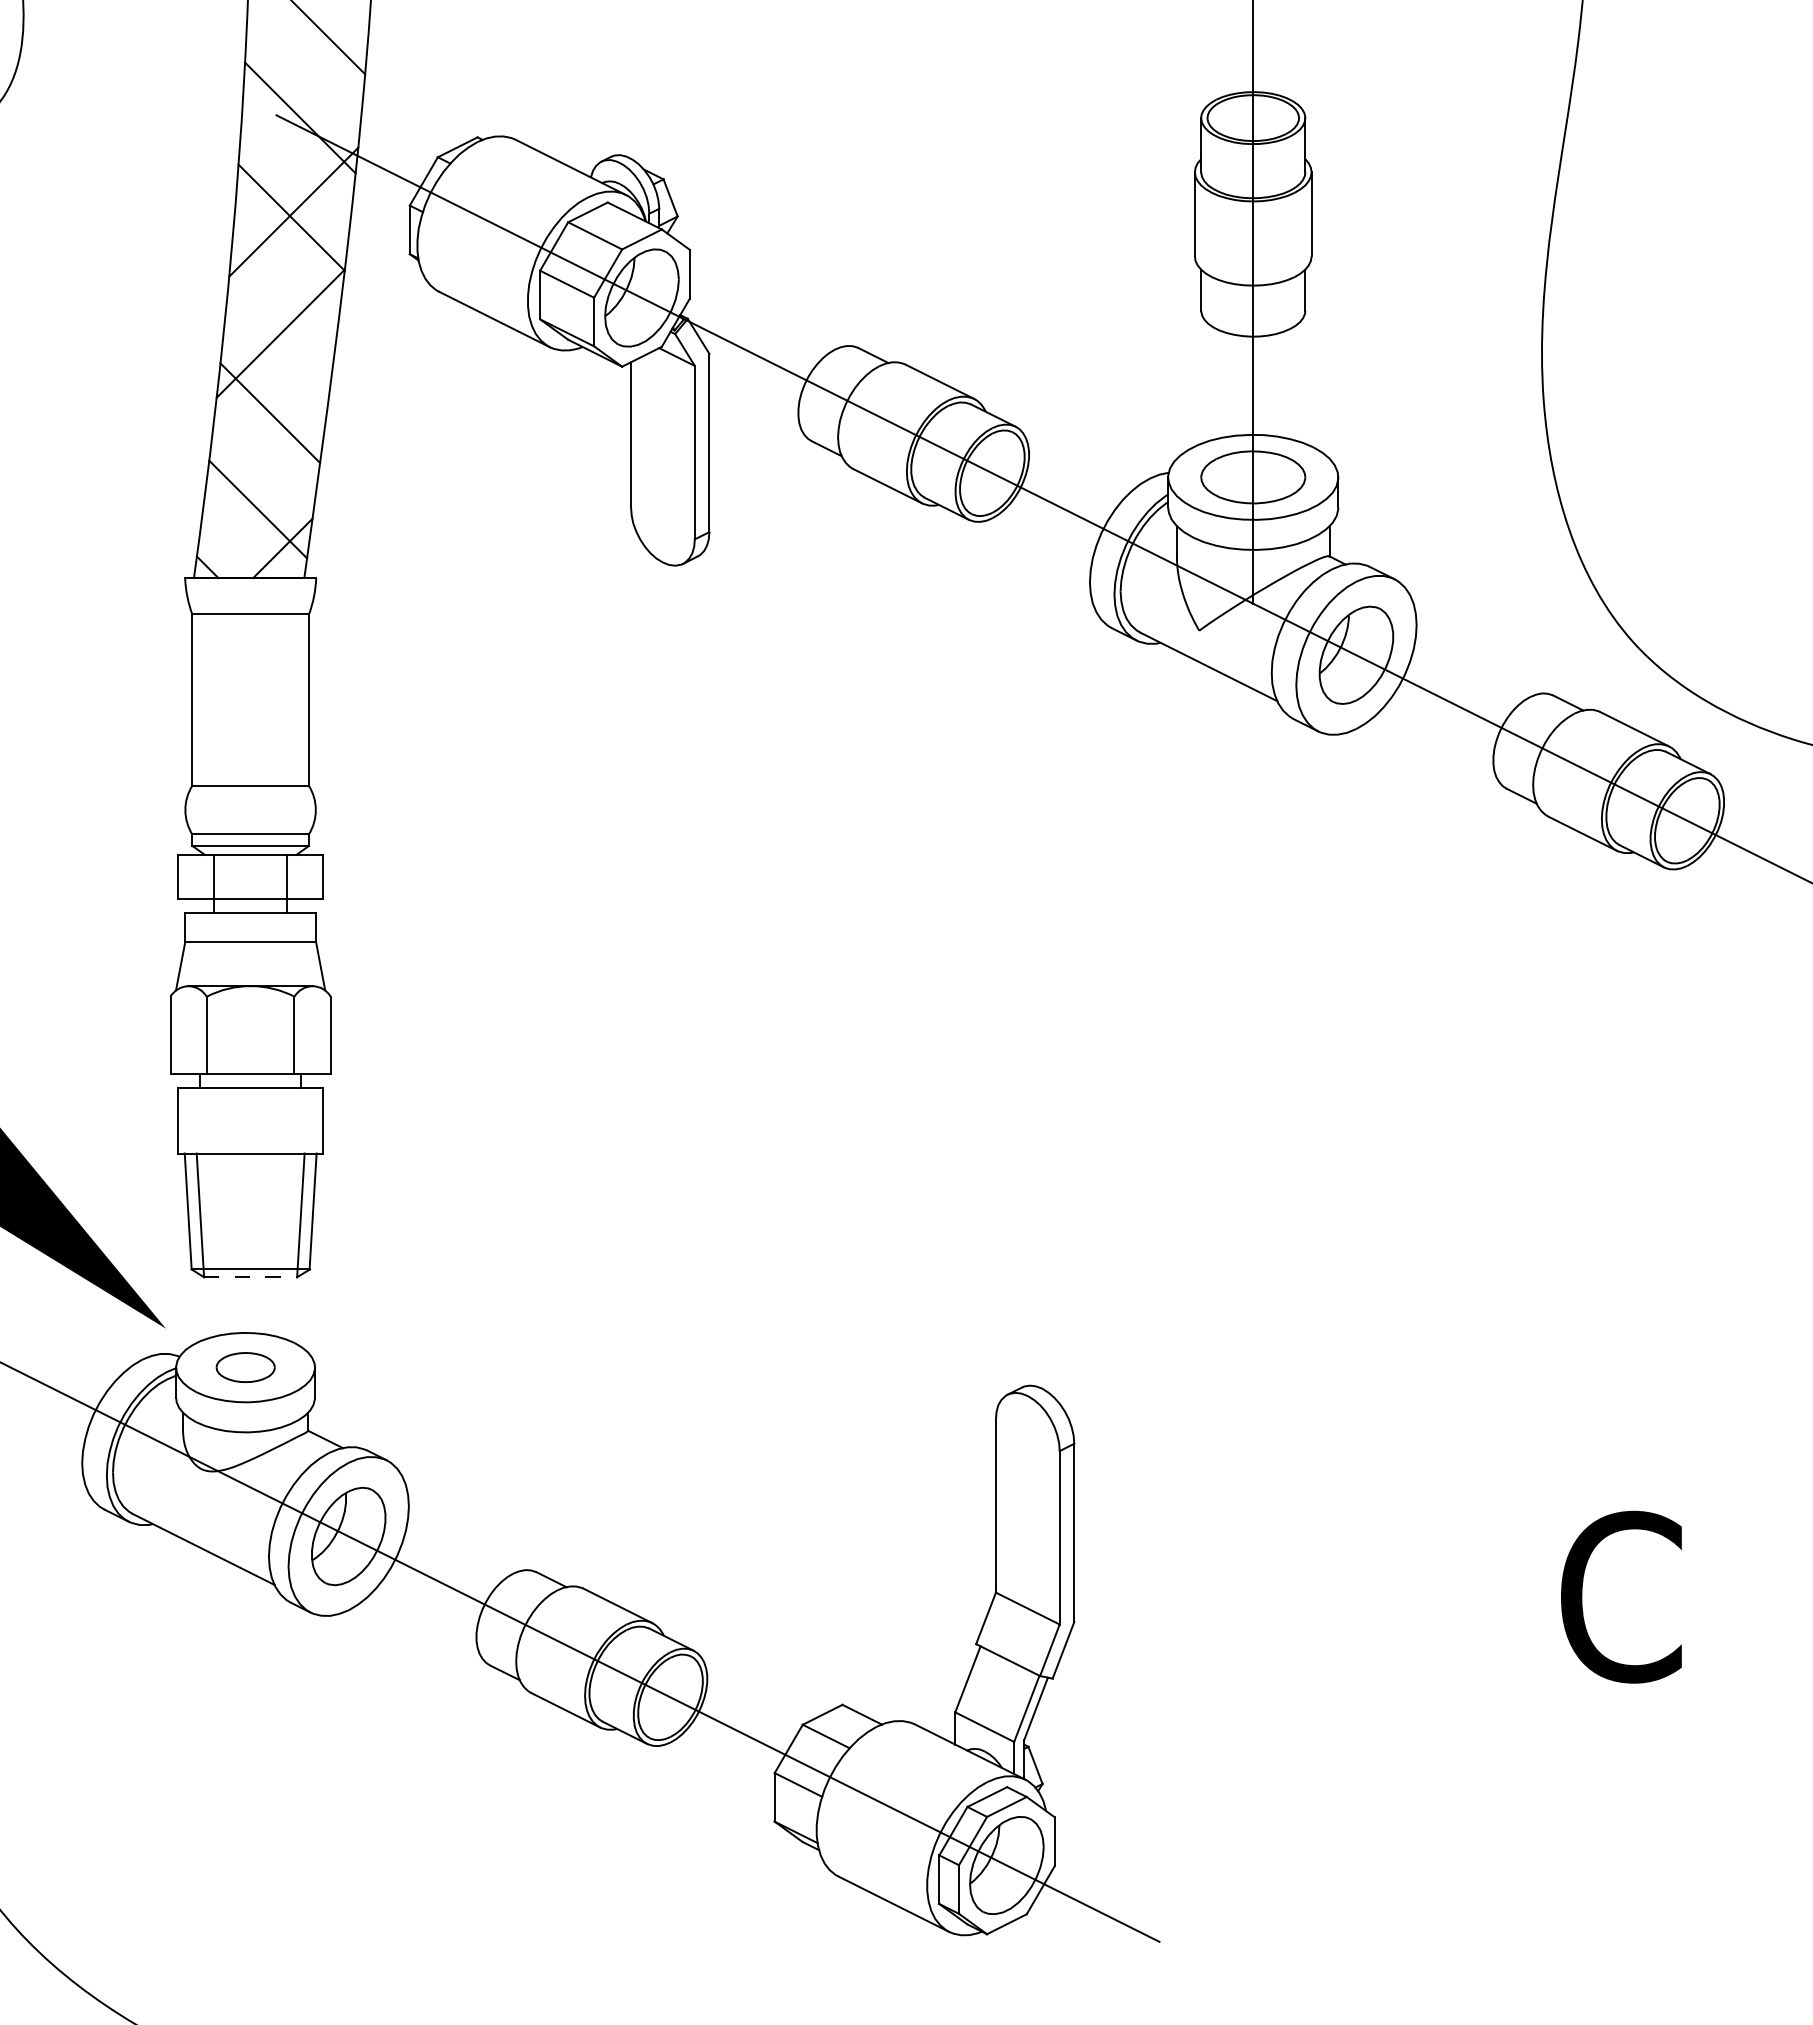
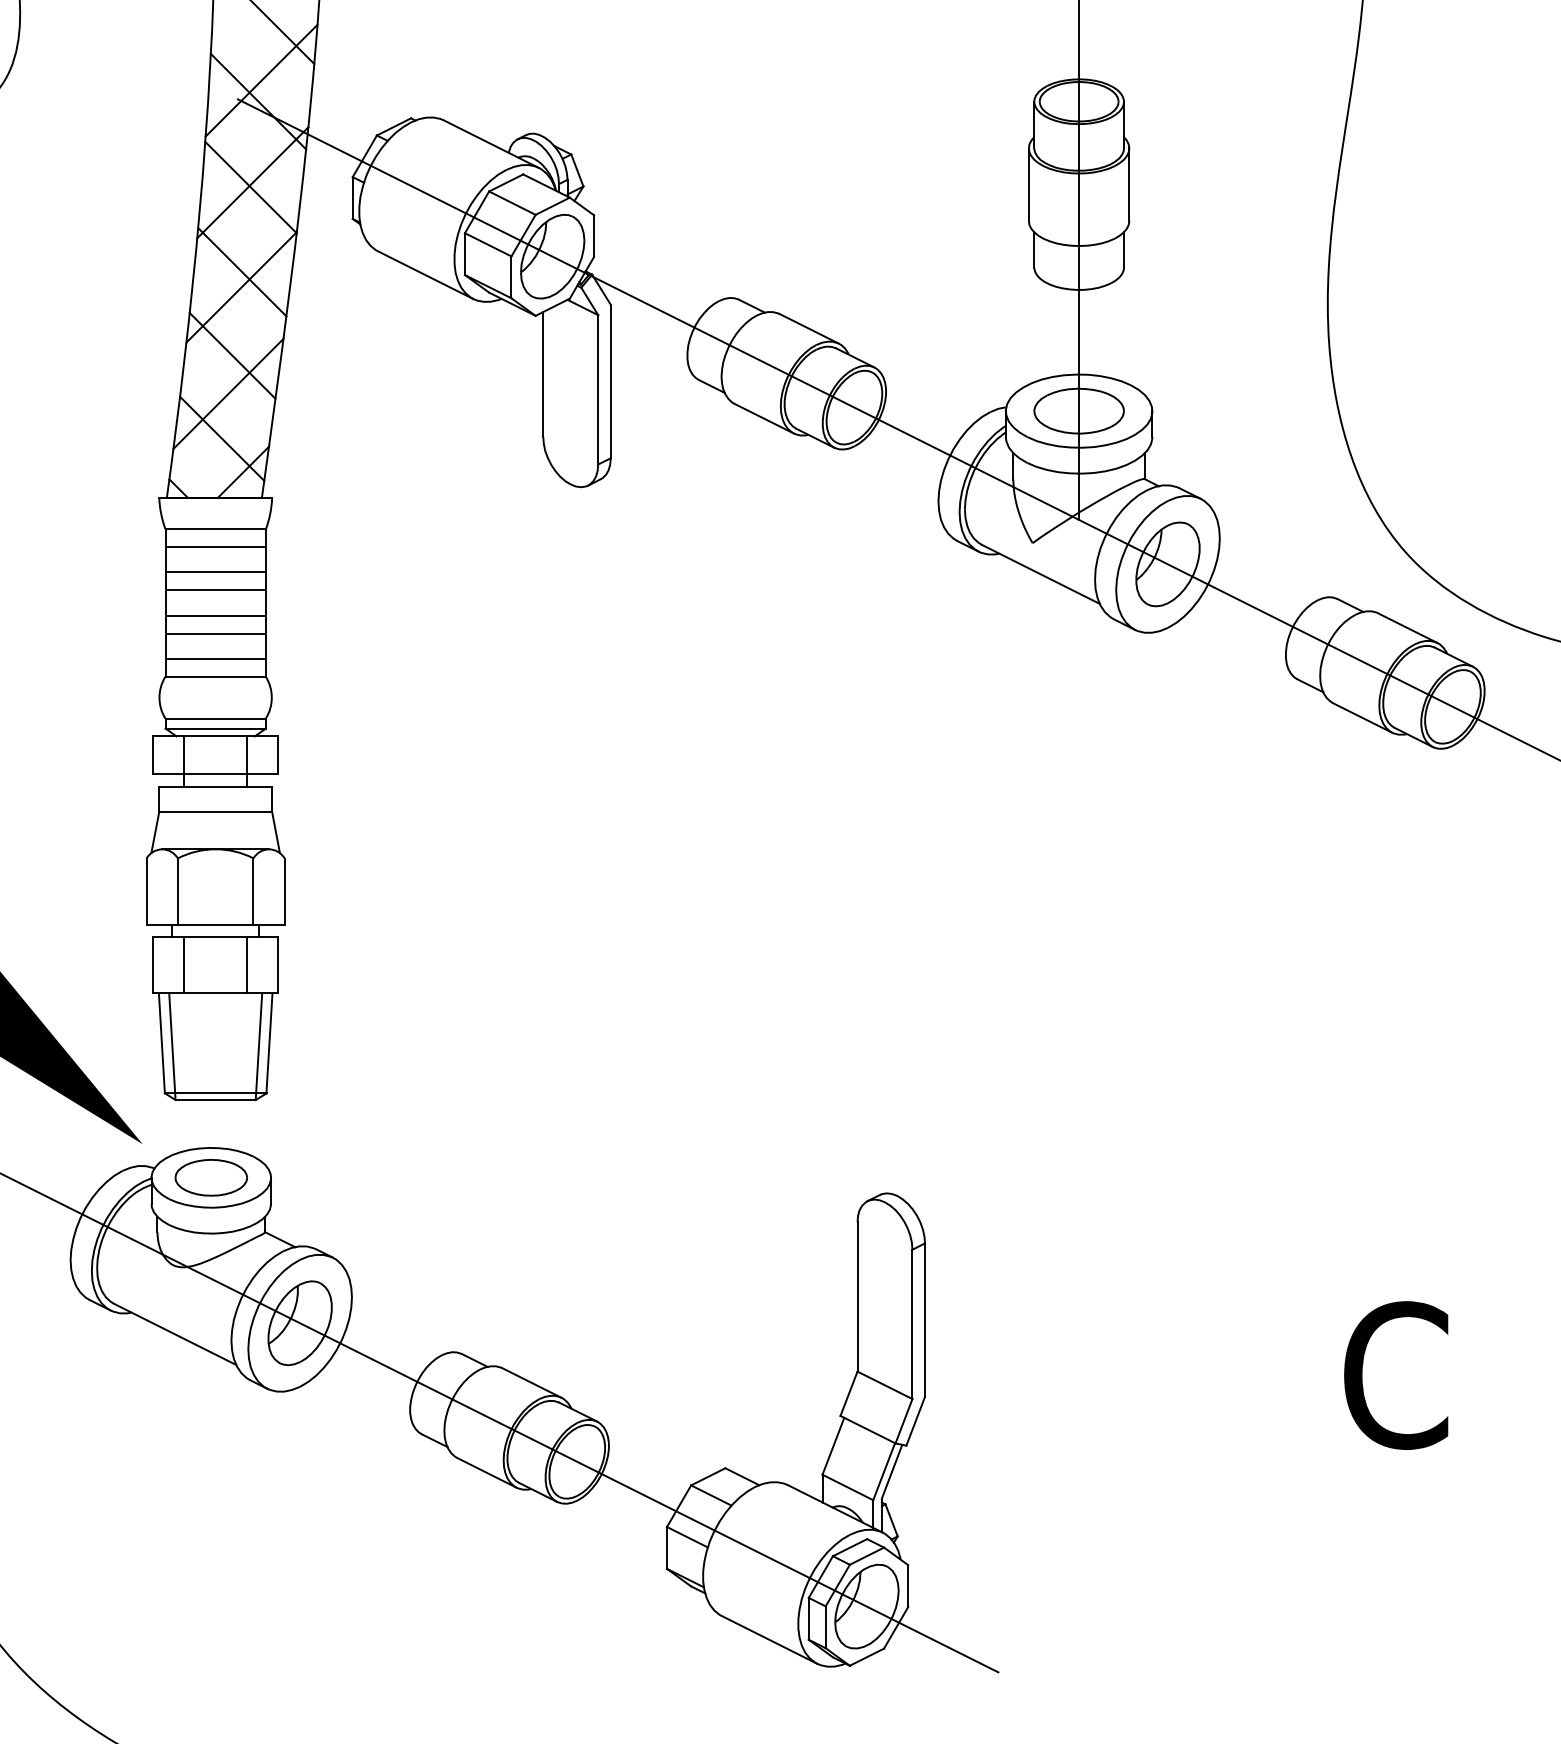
line: (303, 93) -> (261, 80), added
line: (281, 315) -> (242, 271), added
line: (265, 457) -> (228, 394), added
line: (250, 635) -> (215, 547), added
line: (250, 664) -> (215, 572), added
line: (250, 685) -> (215, 590), added
line: (250, 714) -> (215, 615), added
line: (250, 735) -> (215, 633), added
line: (250, 764) -> (215, 658), added
line: (214, 1120) -> (184, 965), added
line: (287, 1120) -> (247, 965), added
line: (250, 1277) -> (215, 1100), dashed -> solid
part: (245, 1367) -> (211, 1177), size x1.43

